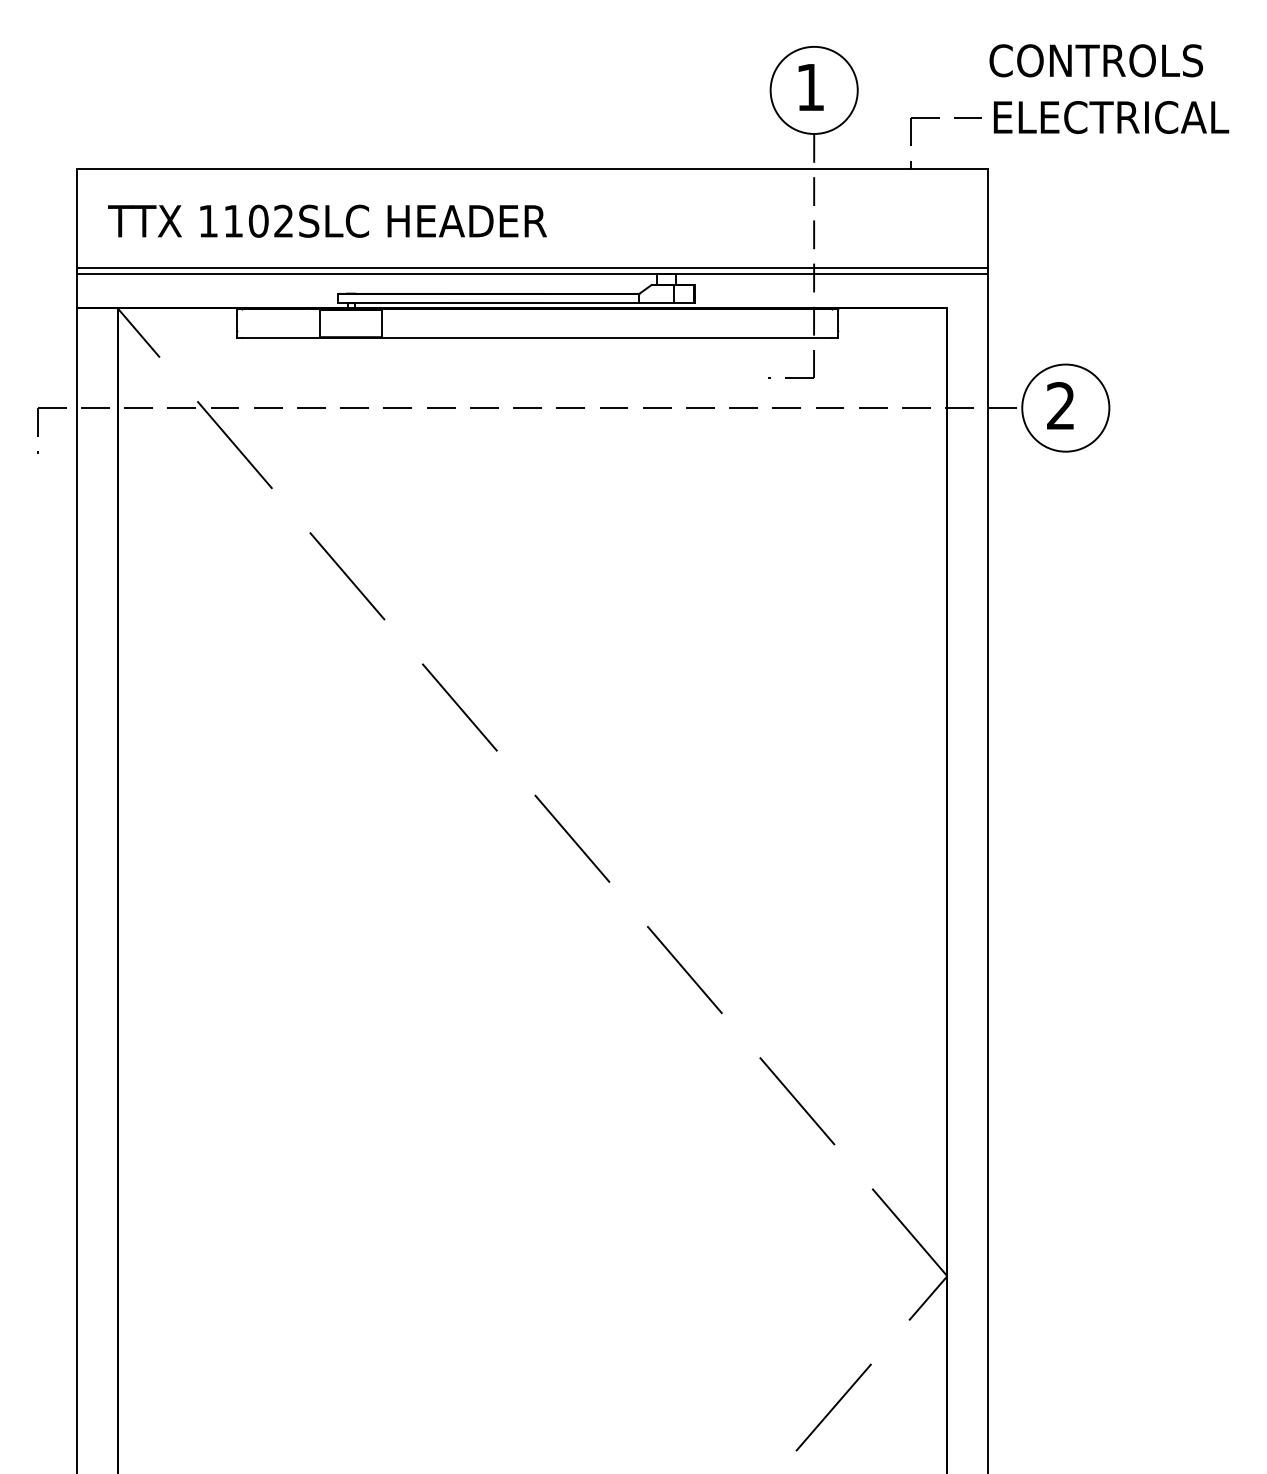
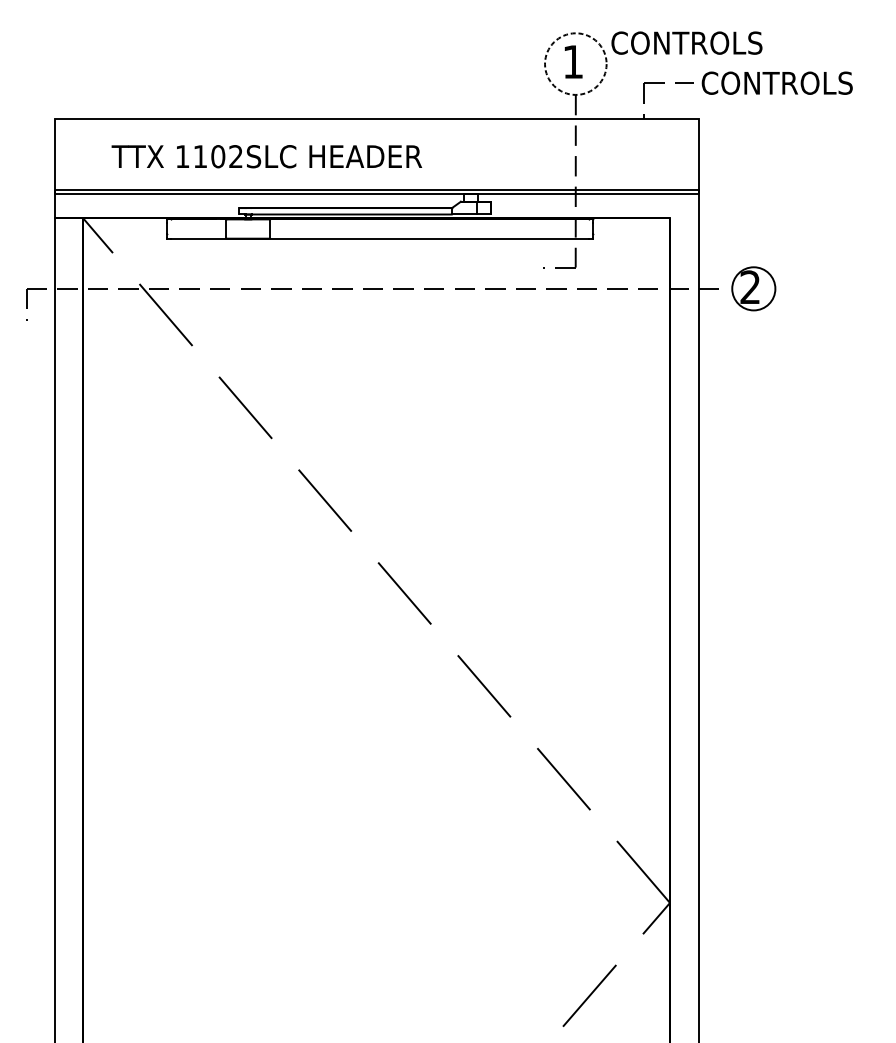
text: (1095, 60) -> (686, 42), moved
circle: (813, 89) -> (575, 63), solid -> dashed
text: (1110, 117) -> (785, 83), ELECTRICAL -> CONTROLS
text: (327, 220) -> (266, 156), moved
circle: (1065, 407) -> (753, 288), size x0.7

